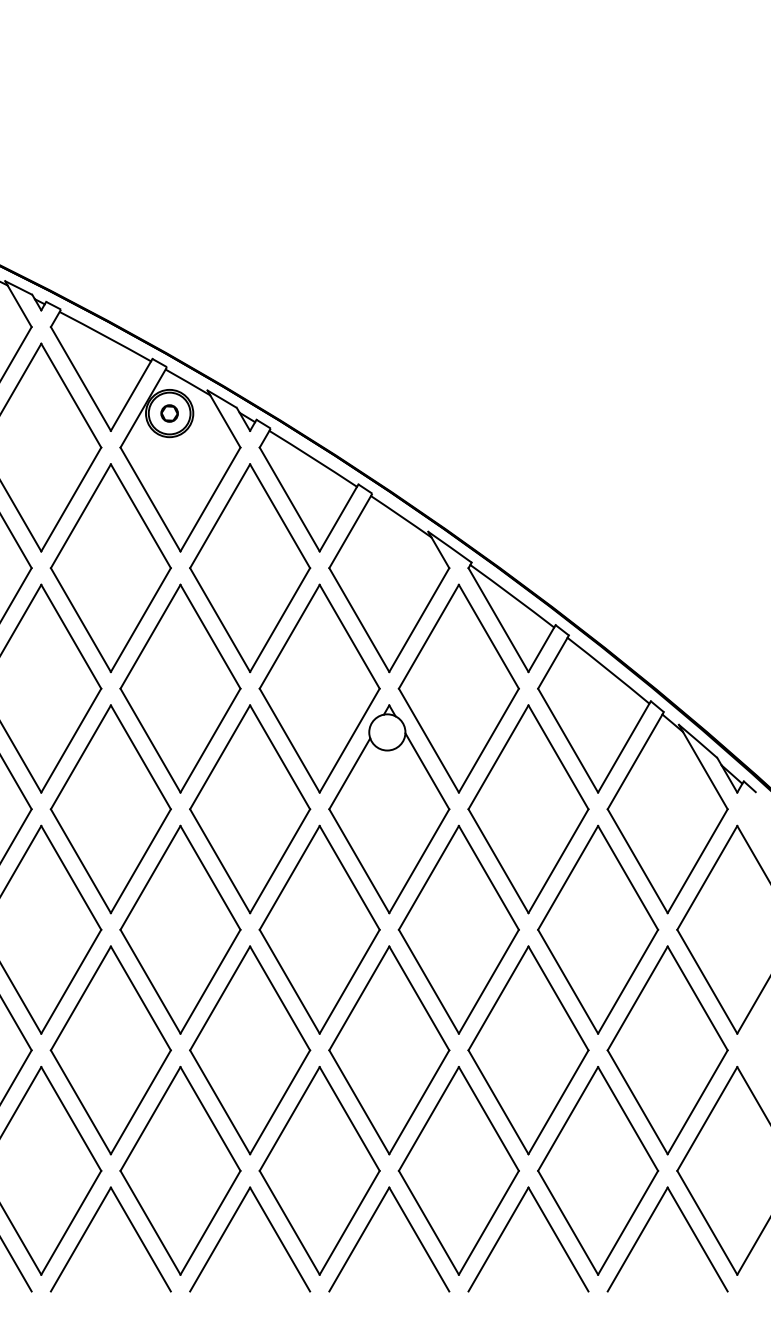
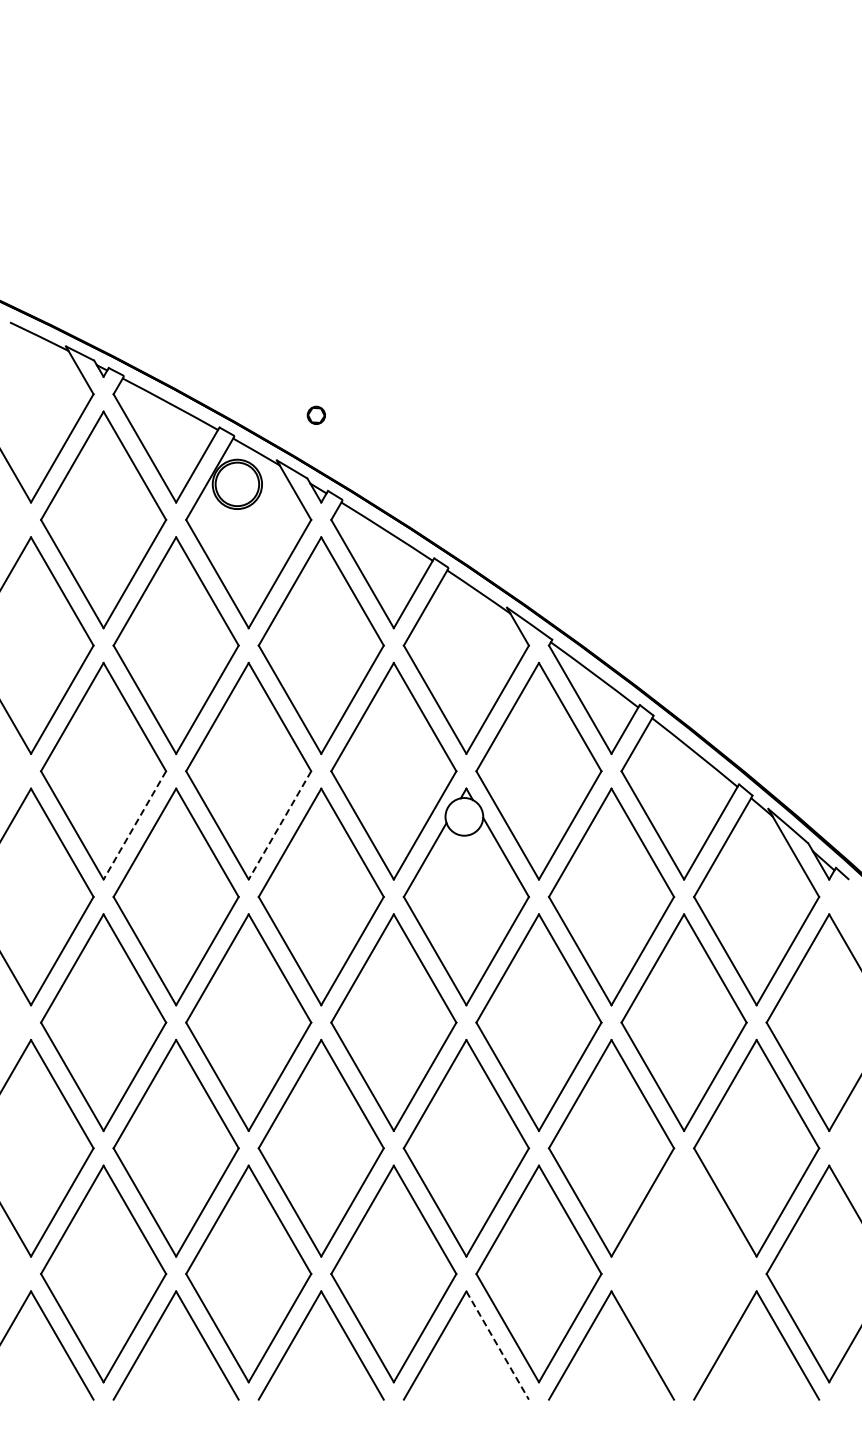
part: (168, 412) -> (315, 414), moved
line: (70, 740) -> (134, 825), solid -> dashed
line: (210, 740) -> (279, 825), solid -> dashed
part: (597, 1170) -> (683, 1273), removed
line: (419, 1239) -> (497, 1345), solid -> dashed

